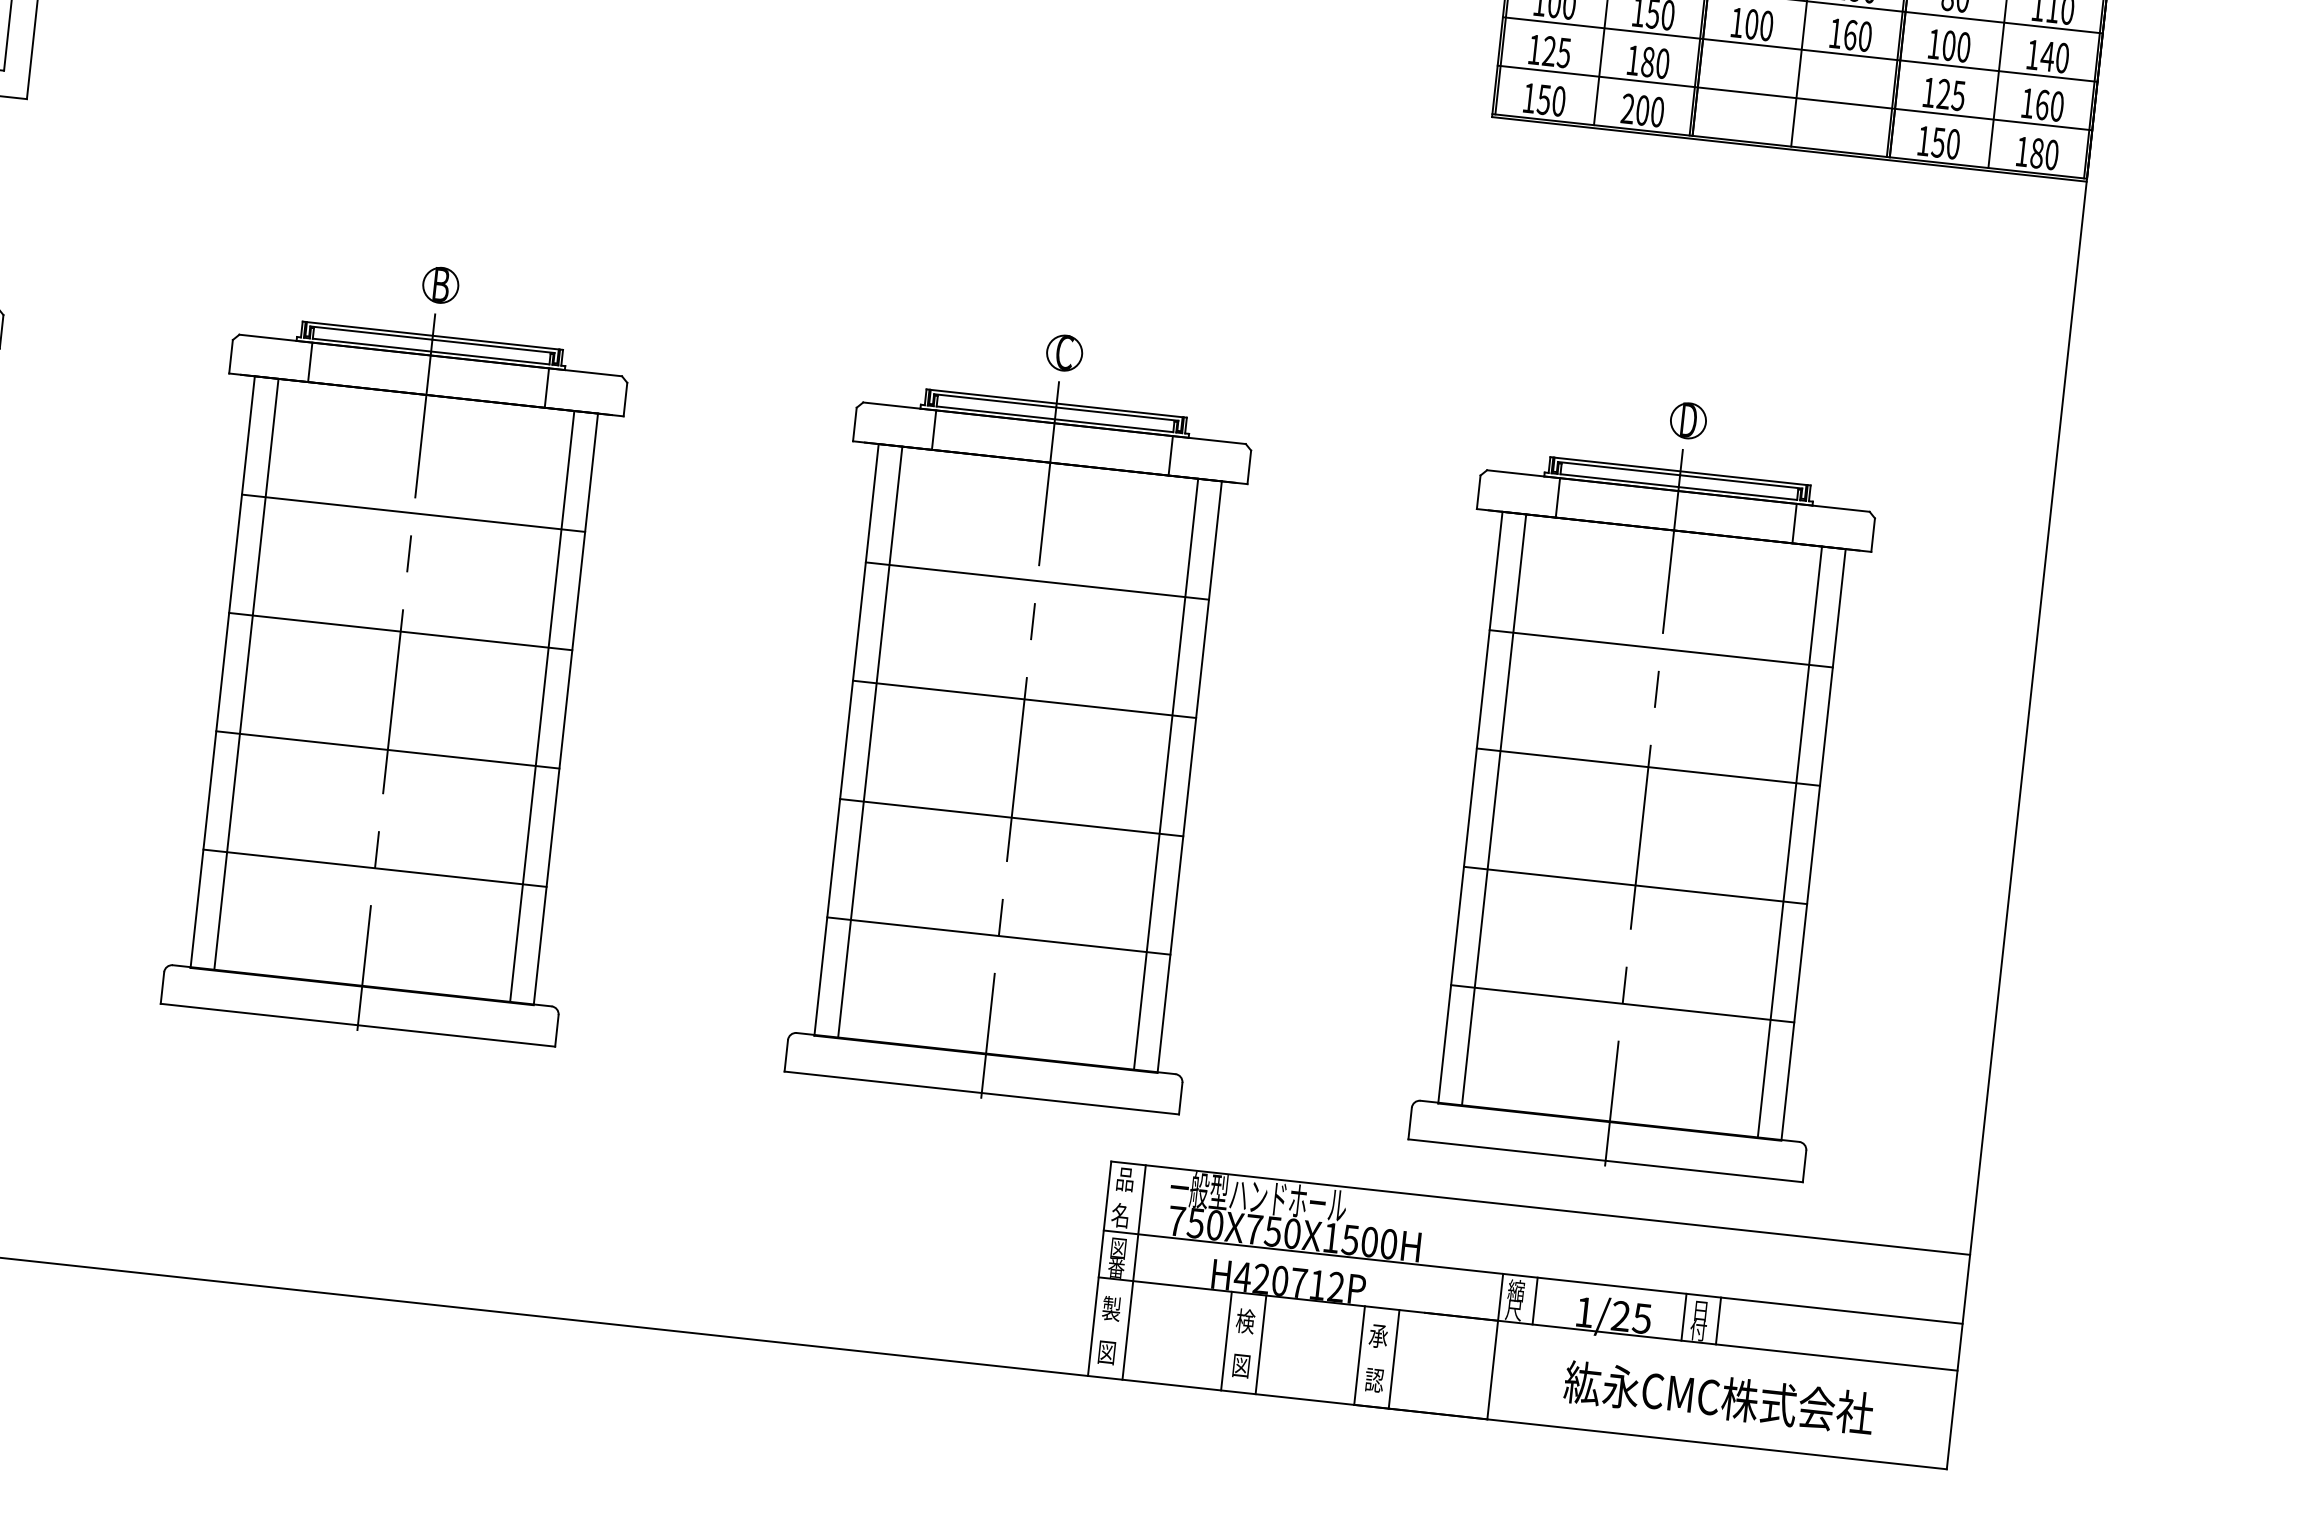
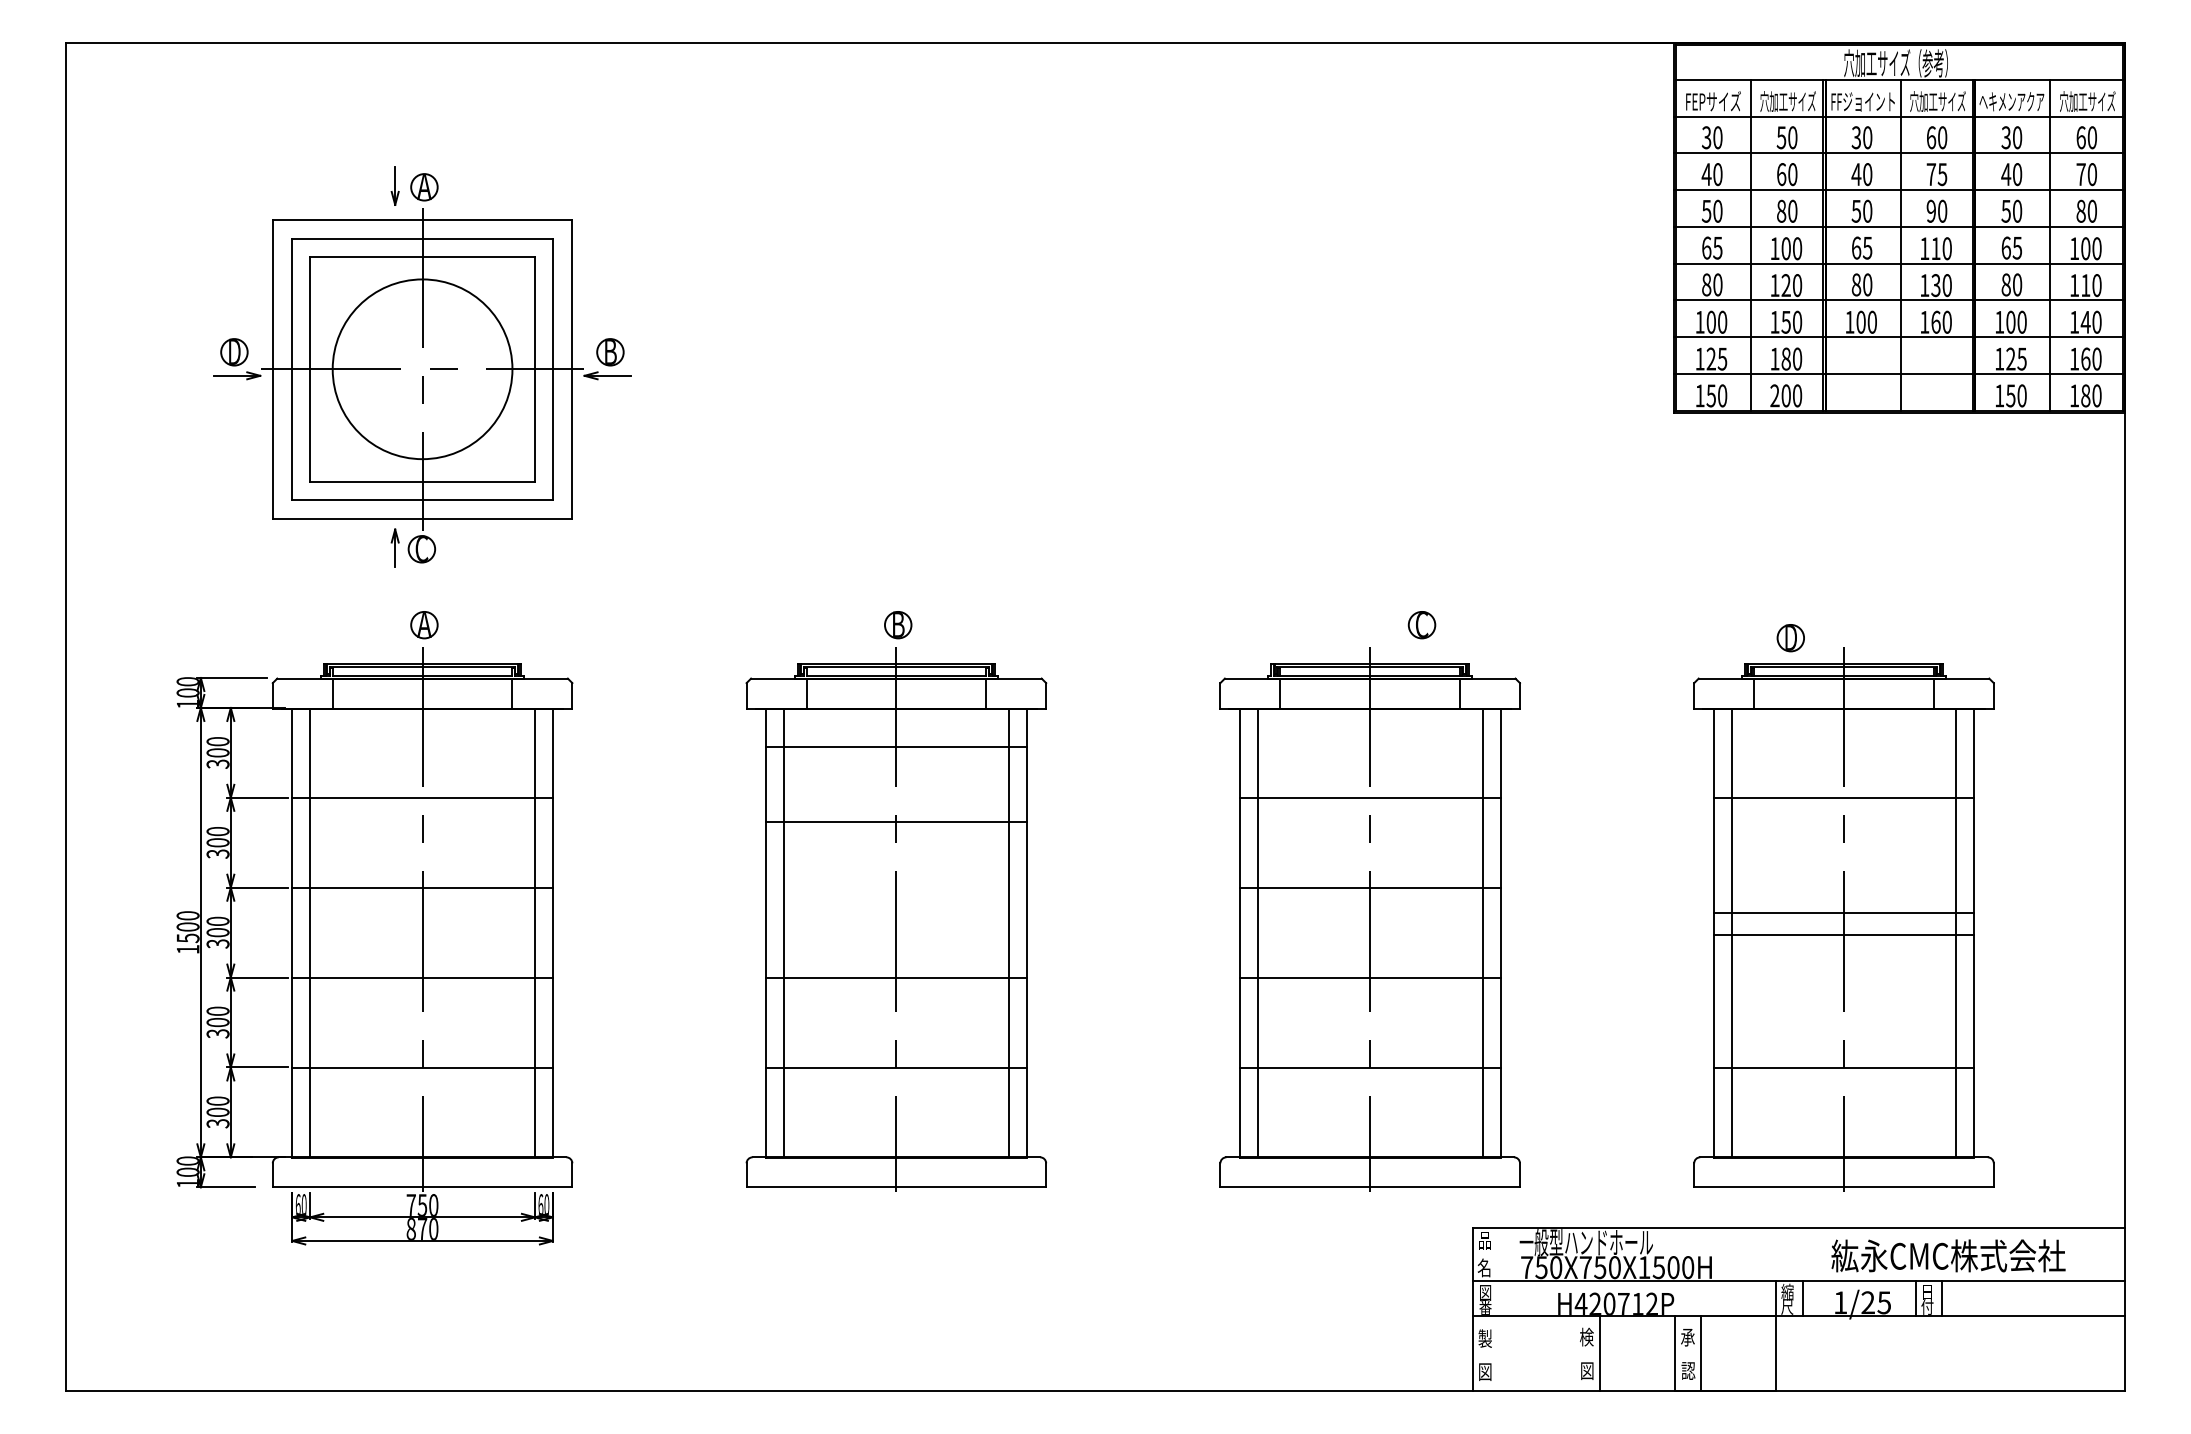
part: (1063, 353) -> (1421, 625), moved
part: (1687, 421) -> (1790, 638), moved
line: (413, 513) -> (896, 747), moved
line: (400, 631) -> (896, 822), moved
line: (1647, 767) -> (1843, 935), moved
line: (1634, 885) -> (1843, 913), moved
line: (1134, 1272) -> (1499, 1309), removed
line: (1227, 1341) -> (1574, 1353), removed
text: (1719, 1397) -> (1948, 1255), moved

